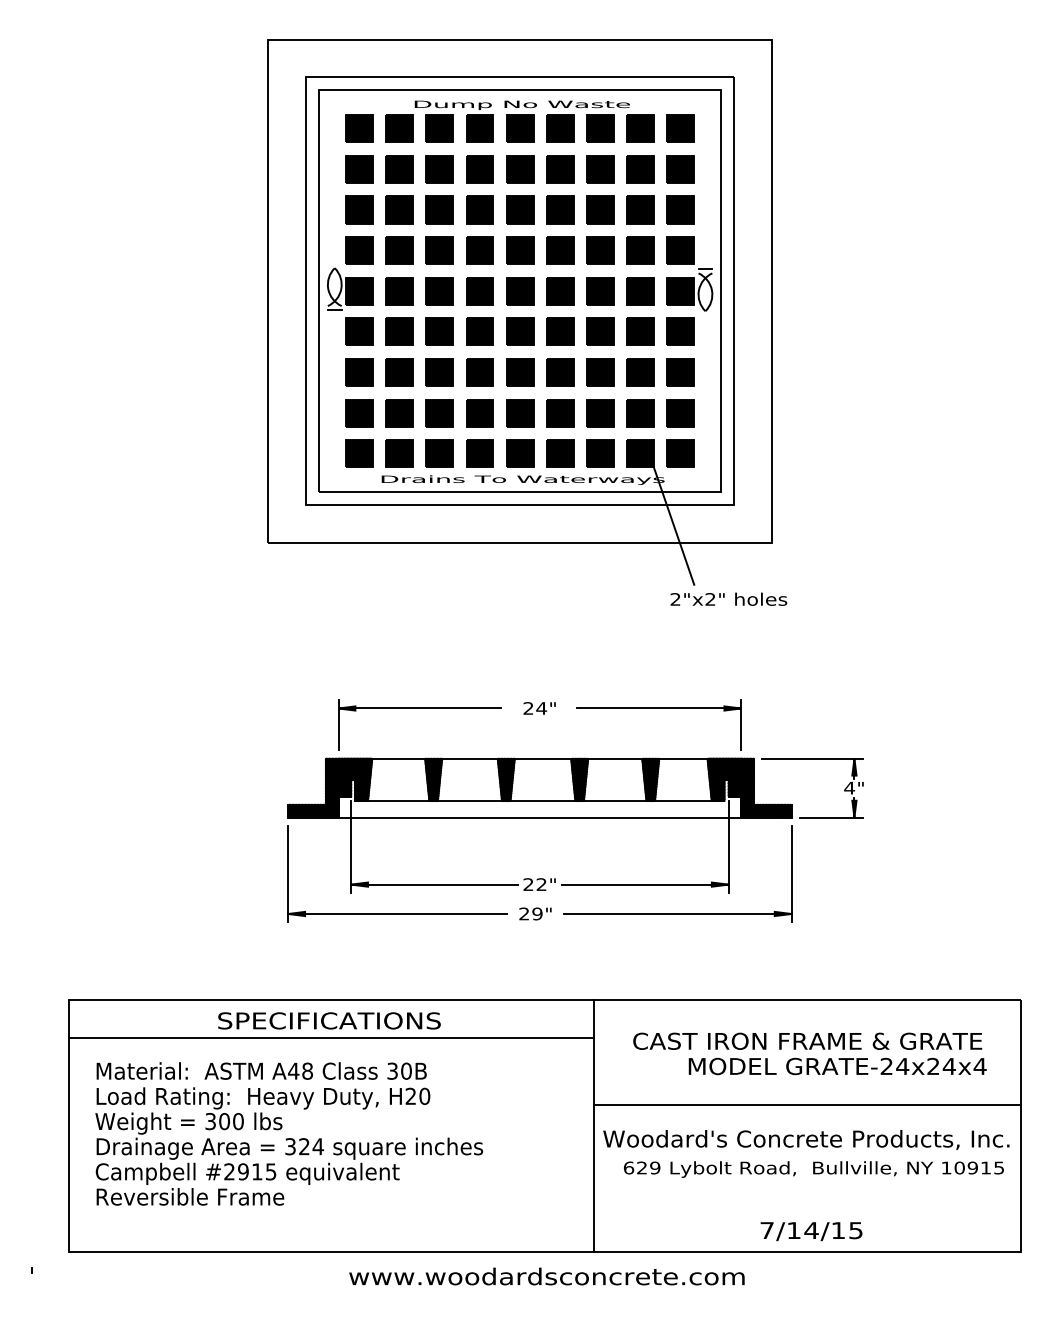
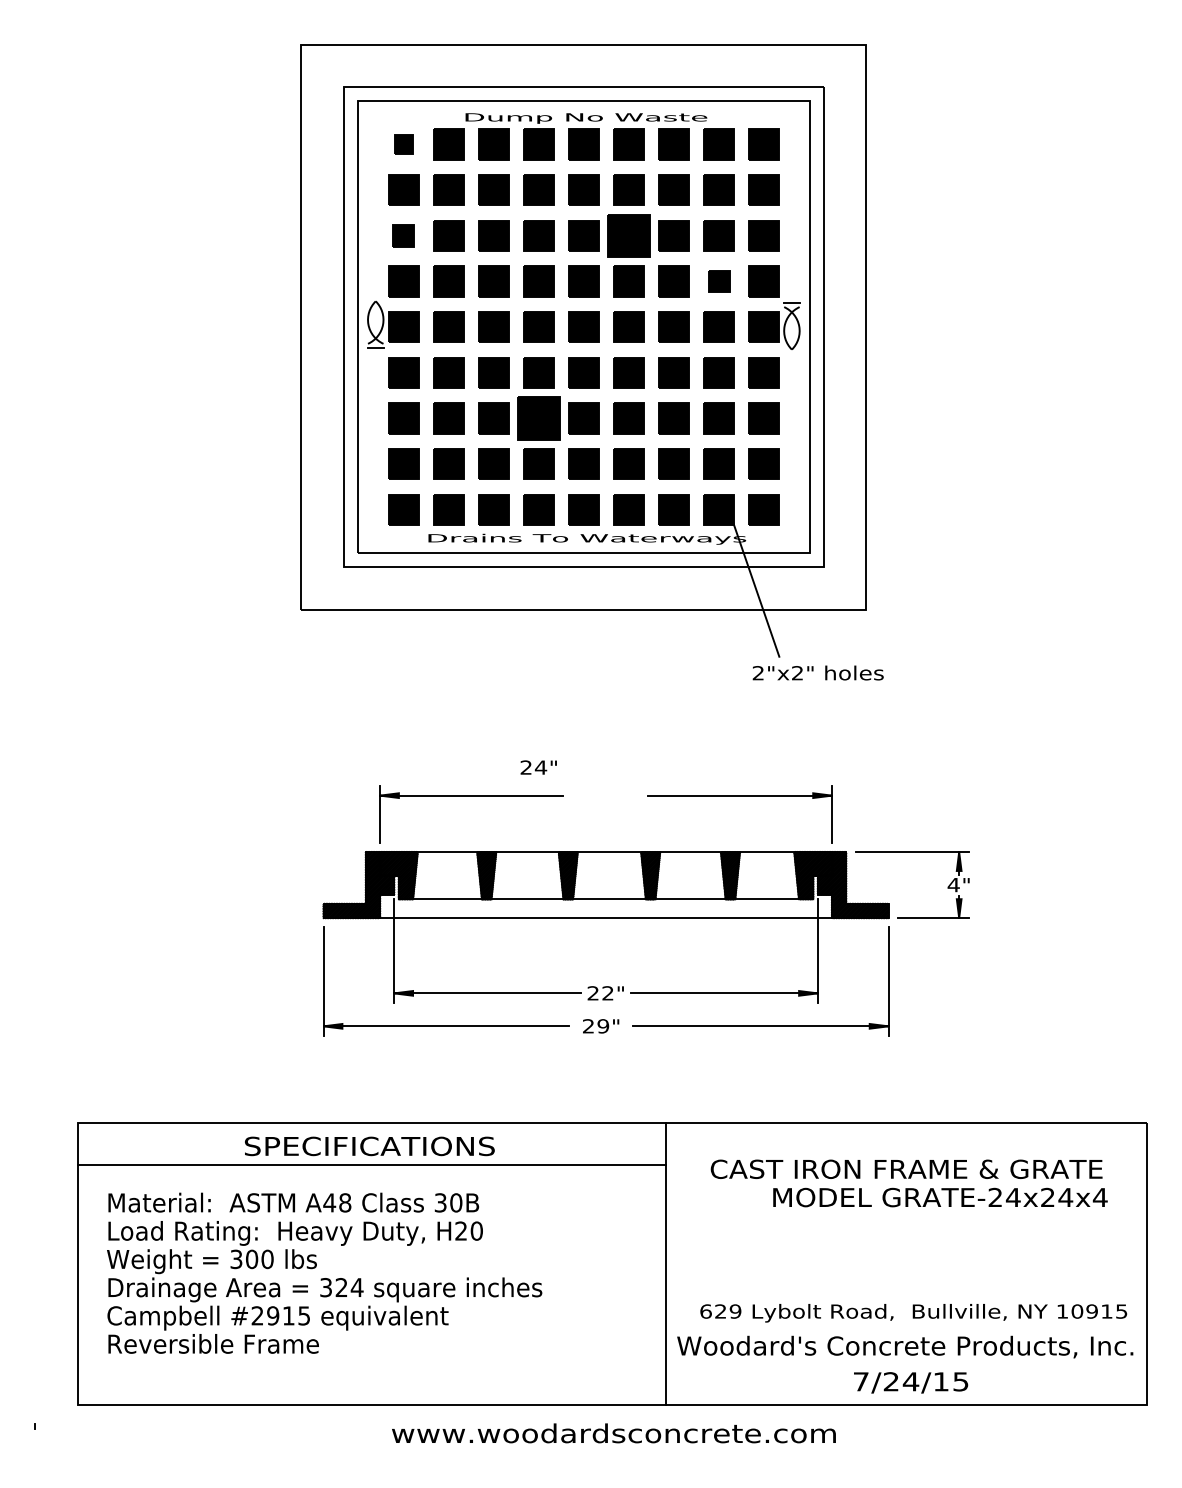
part: (359, 128) -> (403, 144), size x0.6
part: (359, 209) -> (403, 235), size x0.7
part: (559, 209) -> (628, 235), size x1.4
part: (640, 250) -> (718, 281), size x0.7
part: (479, 372) -> (538, 418), size x1.4
text: (539, 708) -> (538, 767), moved
line: (807, 1104) -> (906, 1240), removed
text: (806, 1139) -> (905, 1346), moved
text: (793, 1230) -> (890, 1381), 7/14/15 -> 7/24/15

